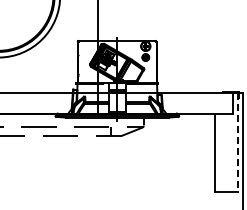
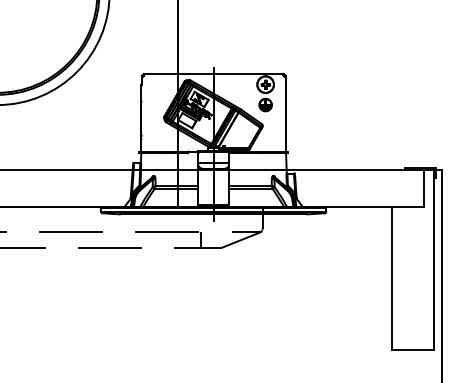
line: (238, 143) -> (434, 261), dashed -> solid

